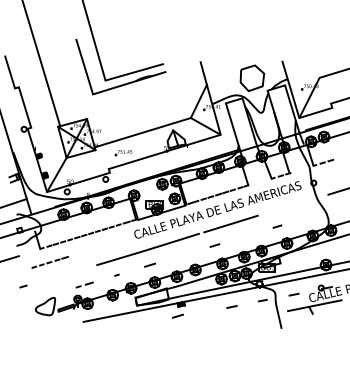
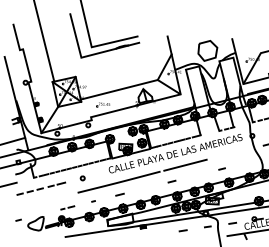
part: (101, 246) -> (82, 178), added
part: (49, 262) -> (40, 188), size x1.67
line: (23, 286) -> (18, 220), moved
line: (177, 315) -> (139, 235), removed

